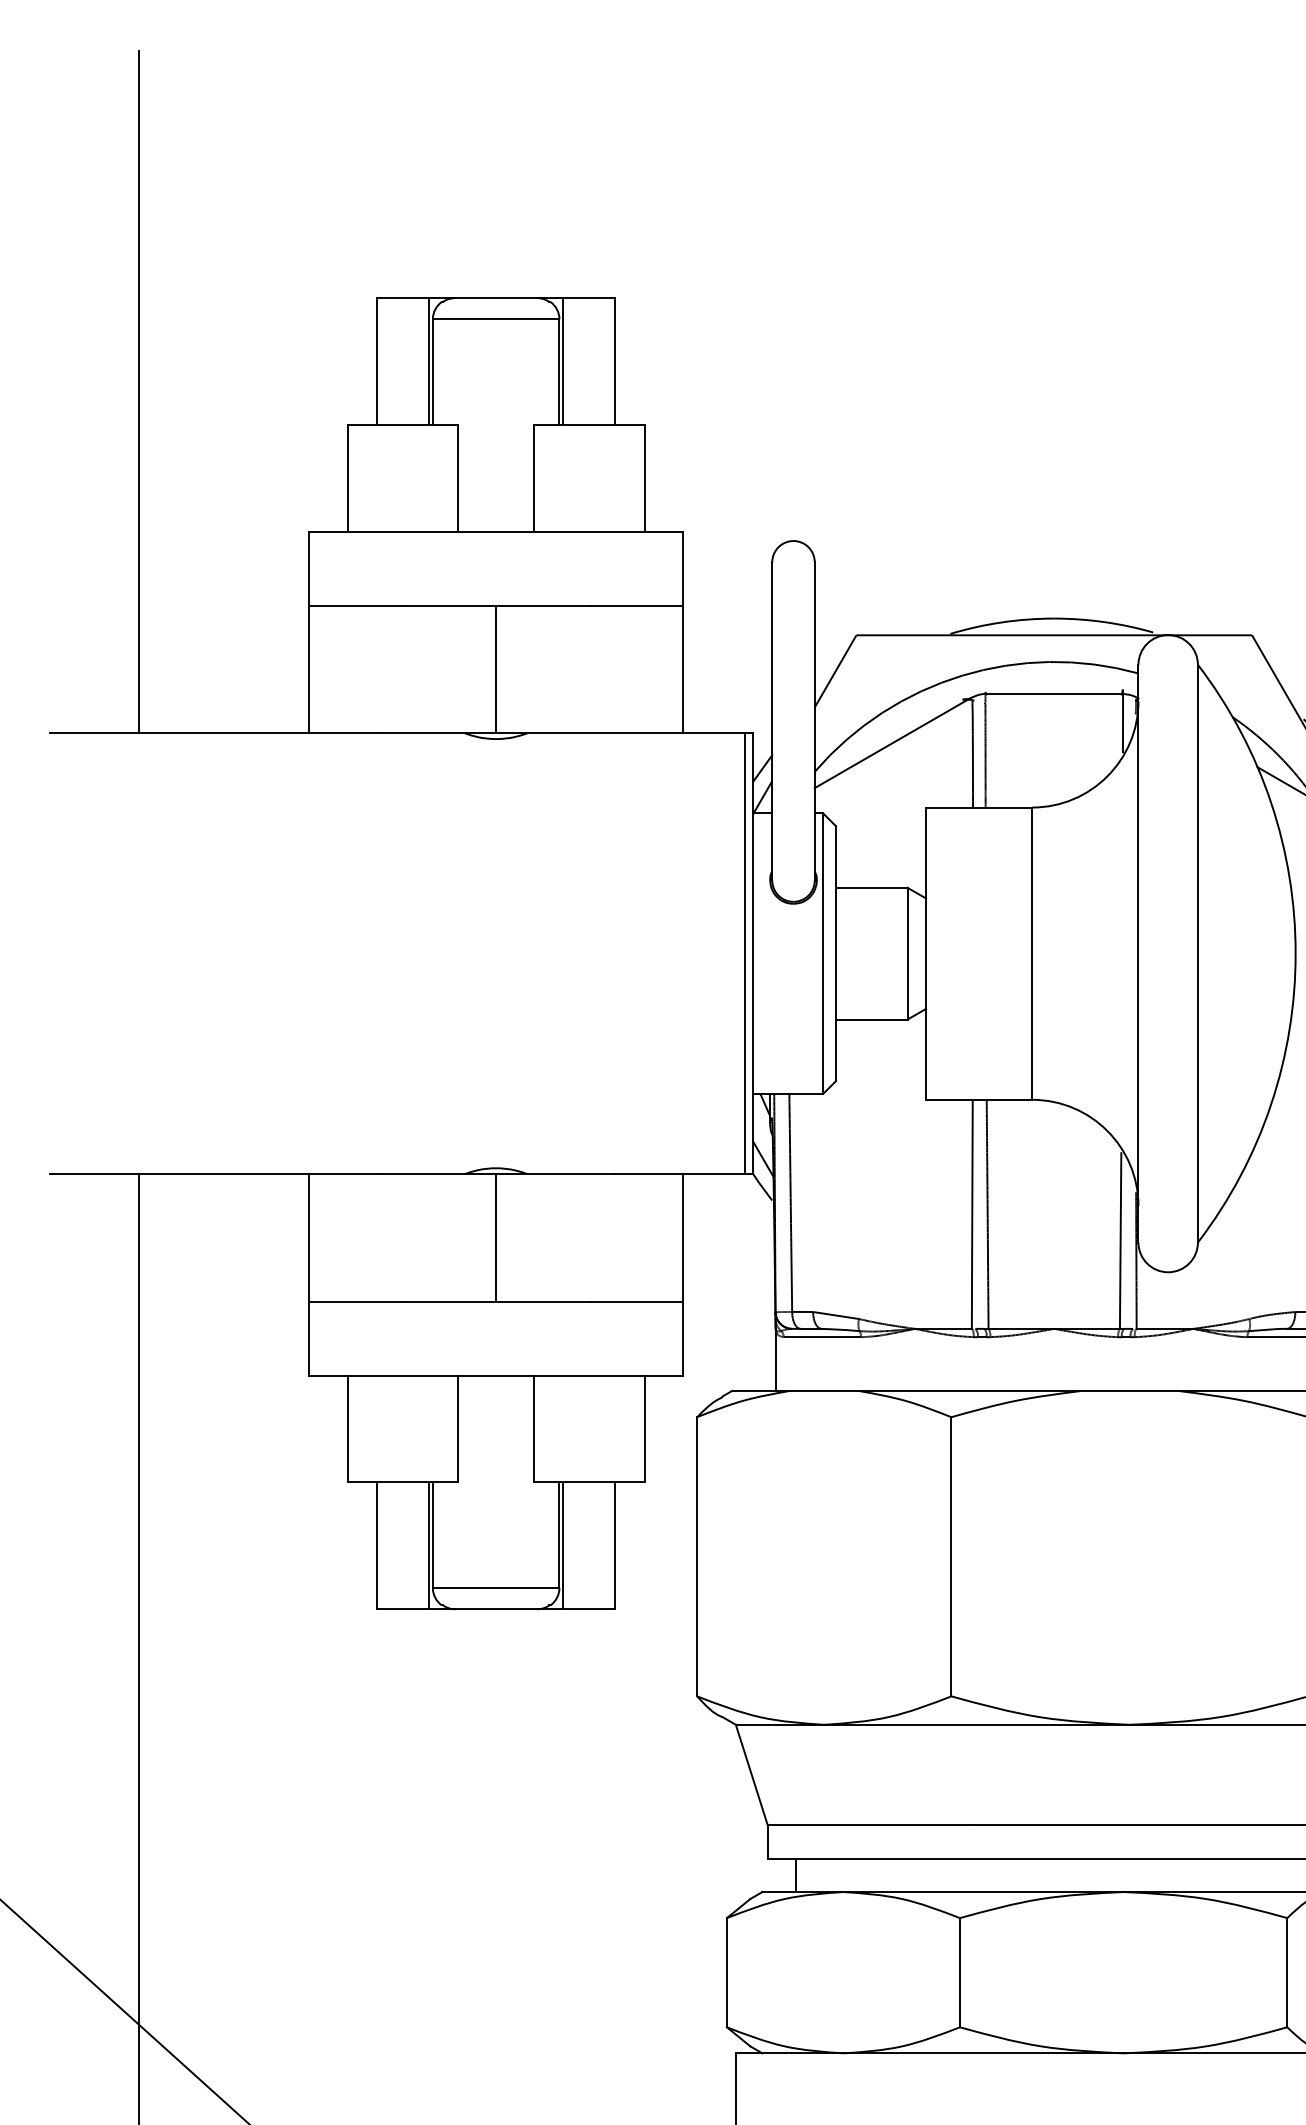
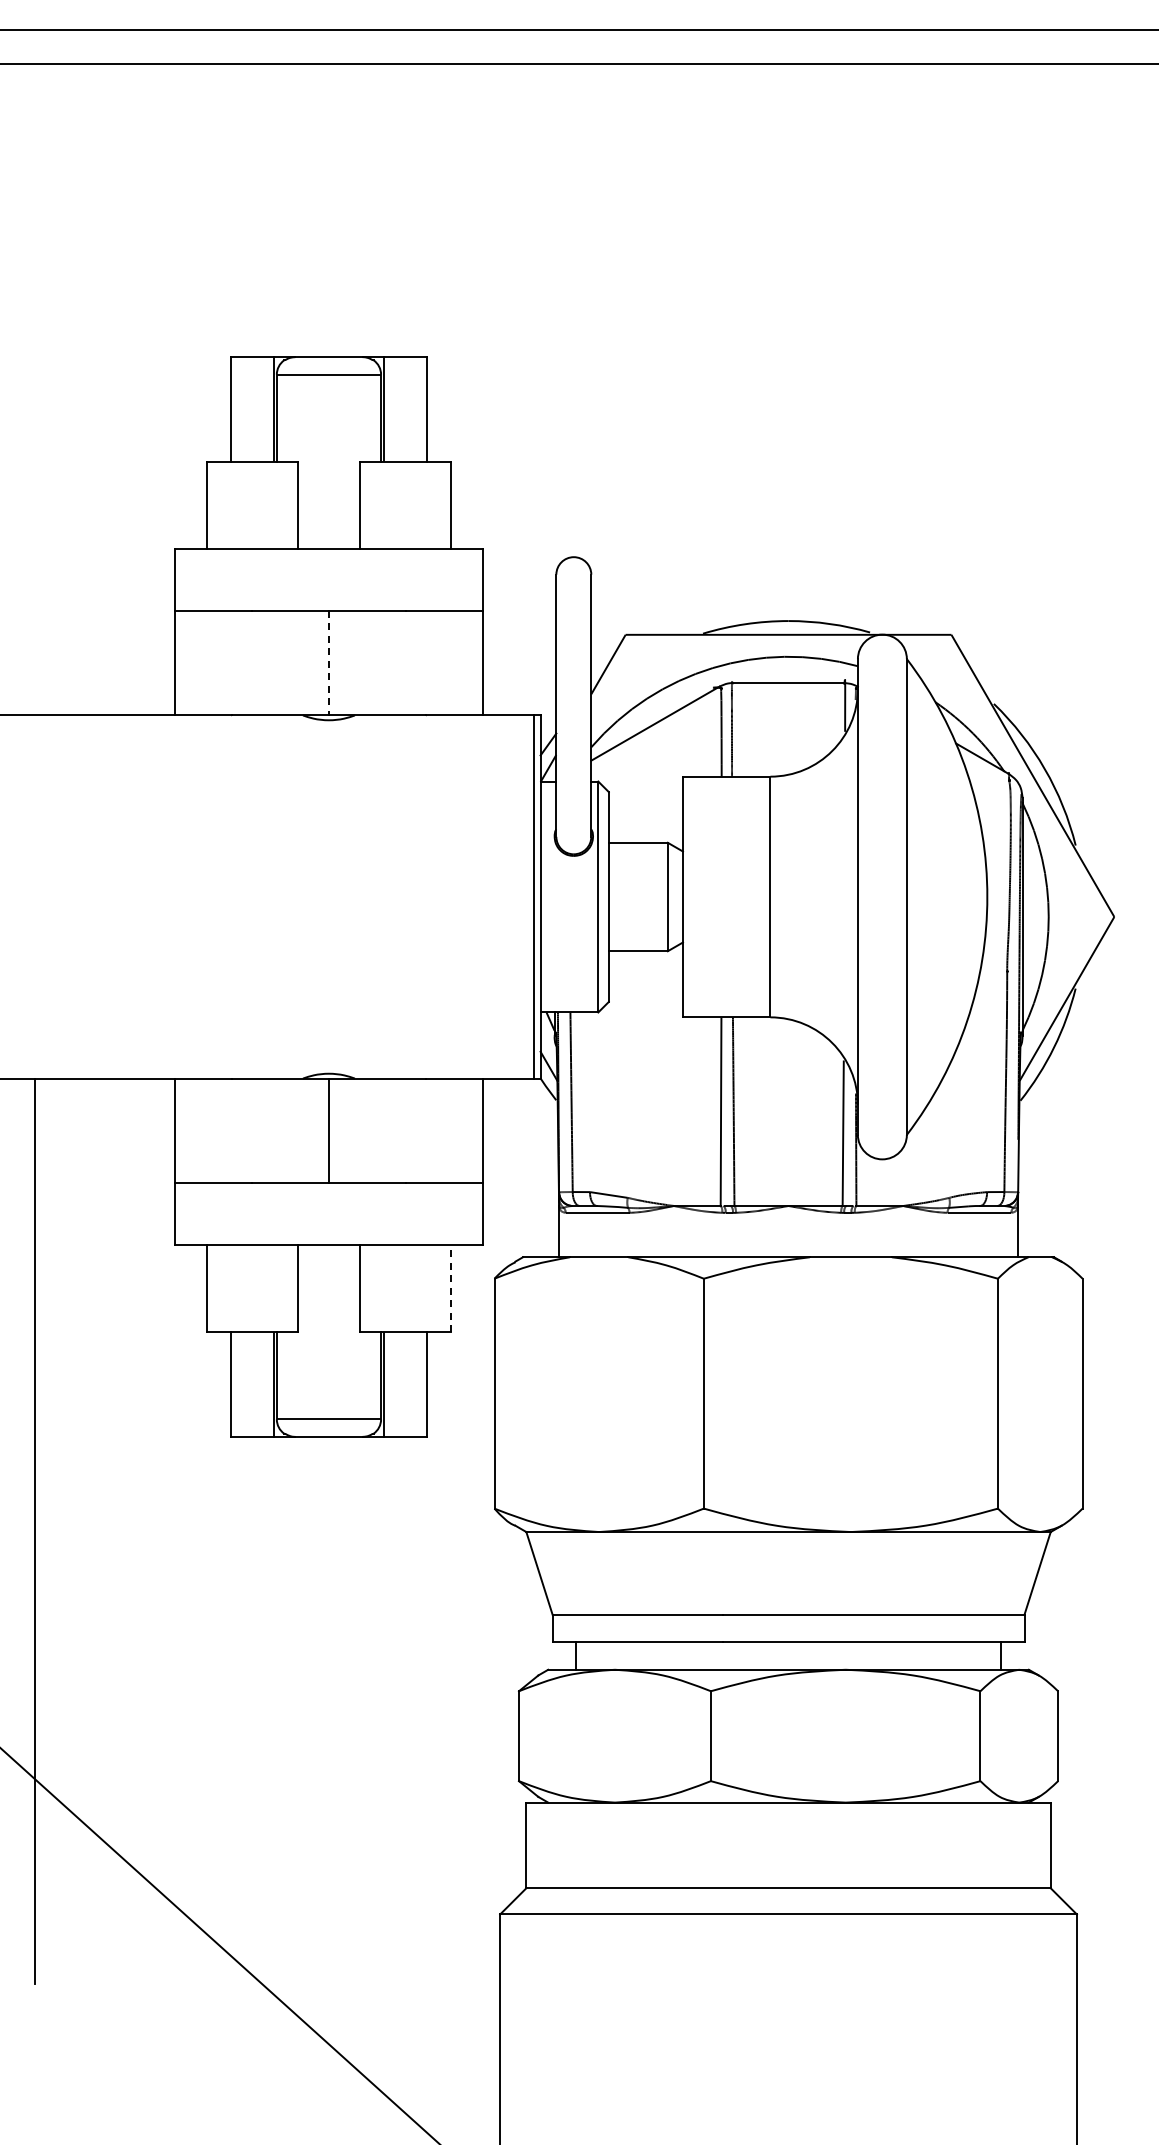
line: (138, 392) -> (34, 434), removed
line: (495, 670) -> (328, 663), solid -> dashed
line: (644, 1429) -> (451, 1288), solid -> dashed

